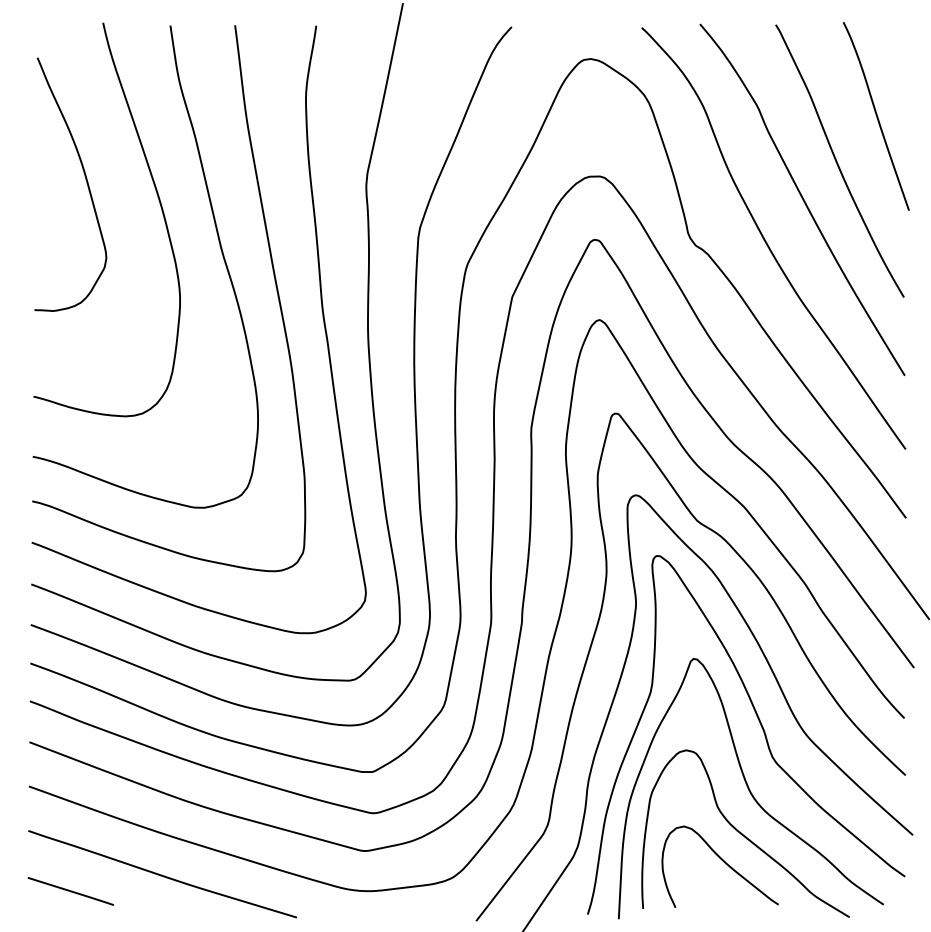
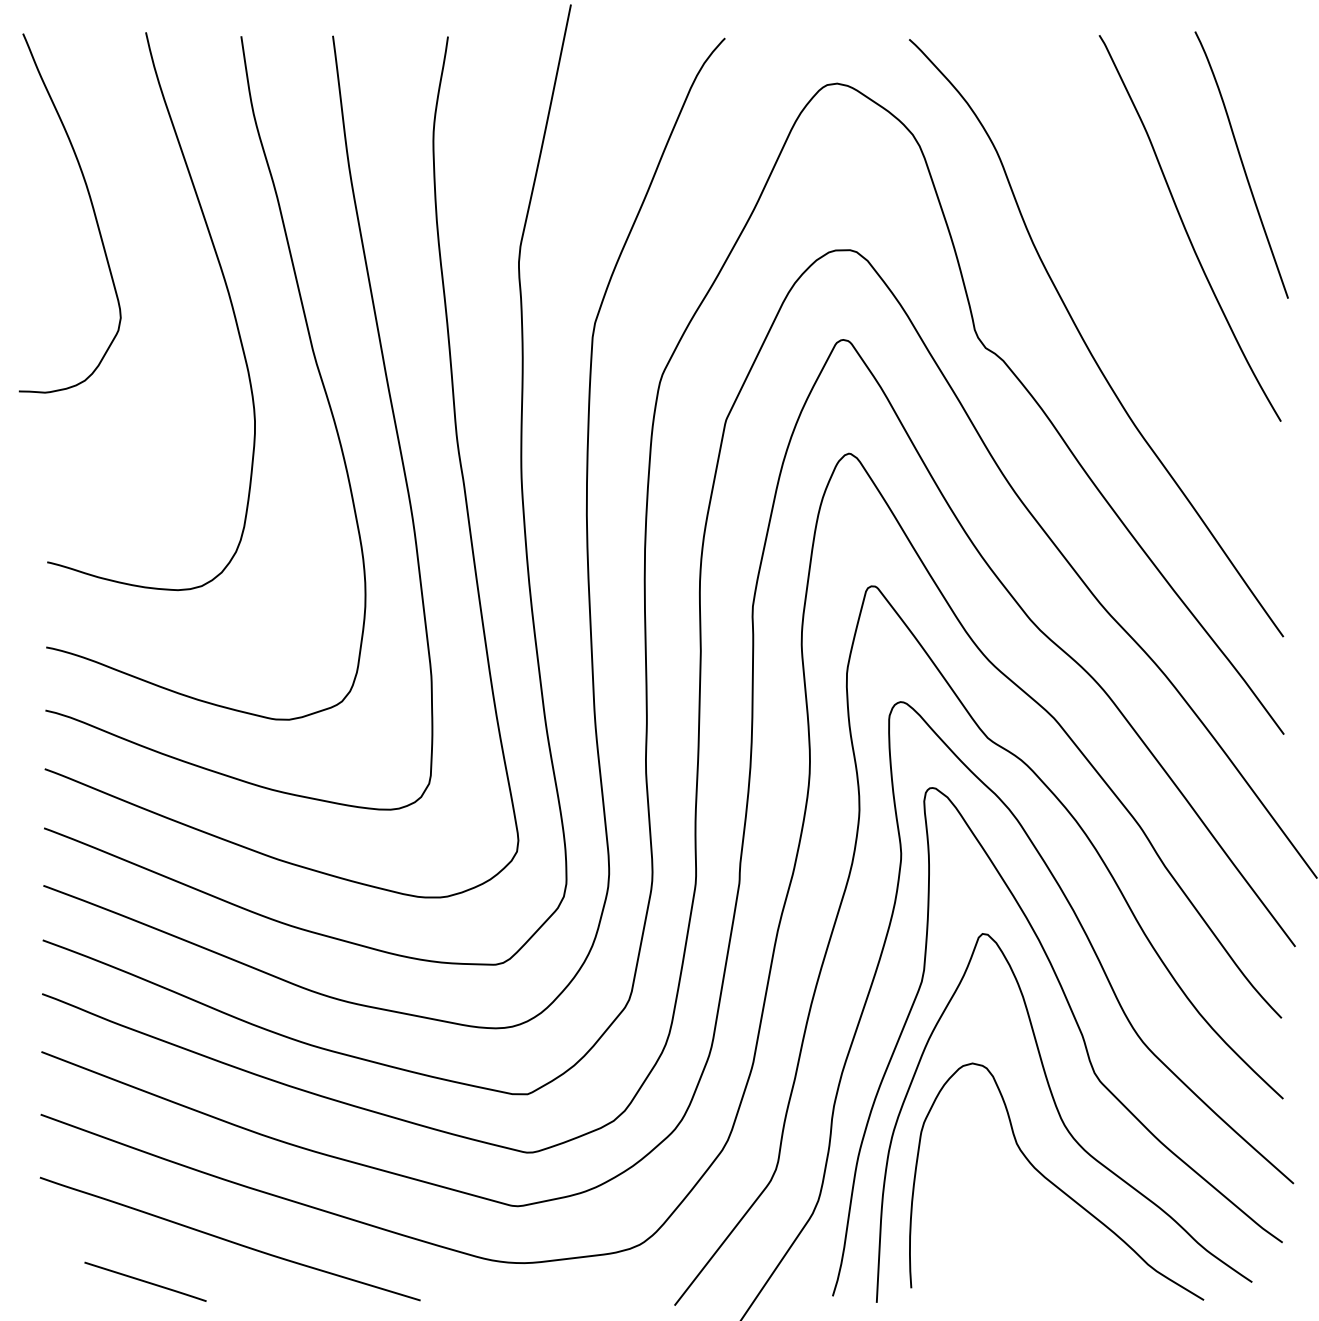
curve: (85, 179) -> (91, 206), moved
curve: (802, 199) -> (1137, 282), removed
curve: (723, 862) -> (1025, 1222), removed
line: (70, 891) -> (145, 1281), moved

